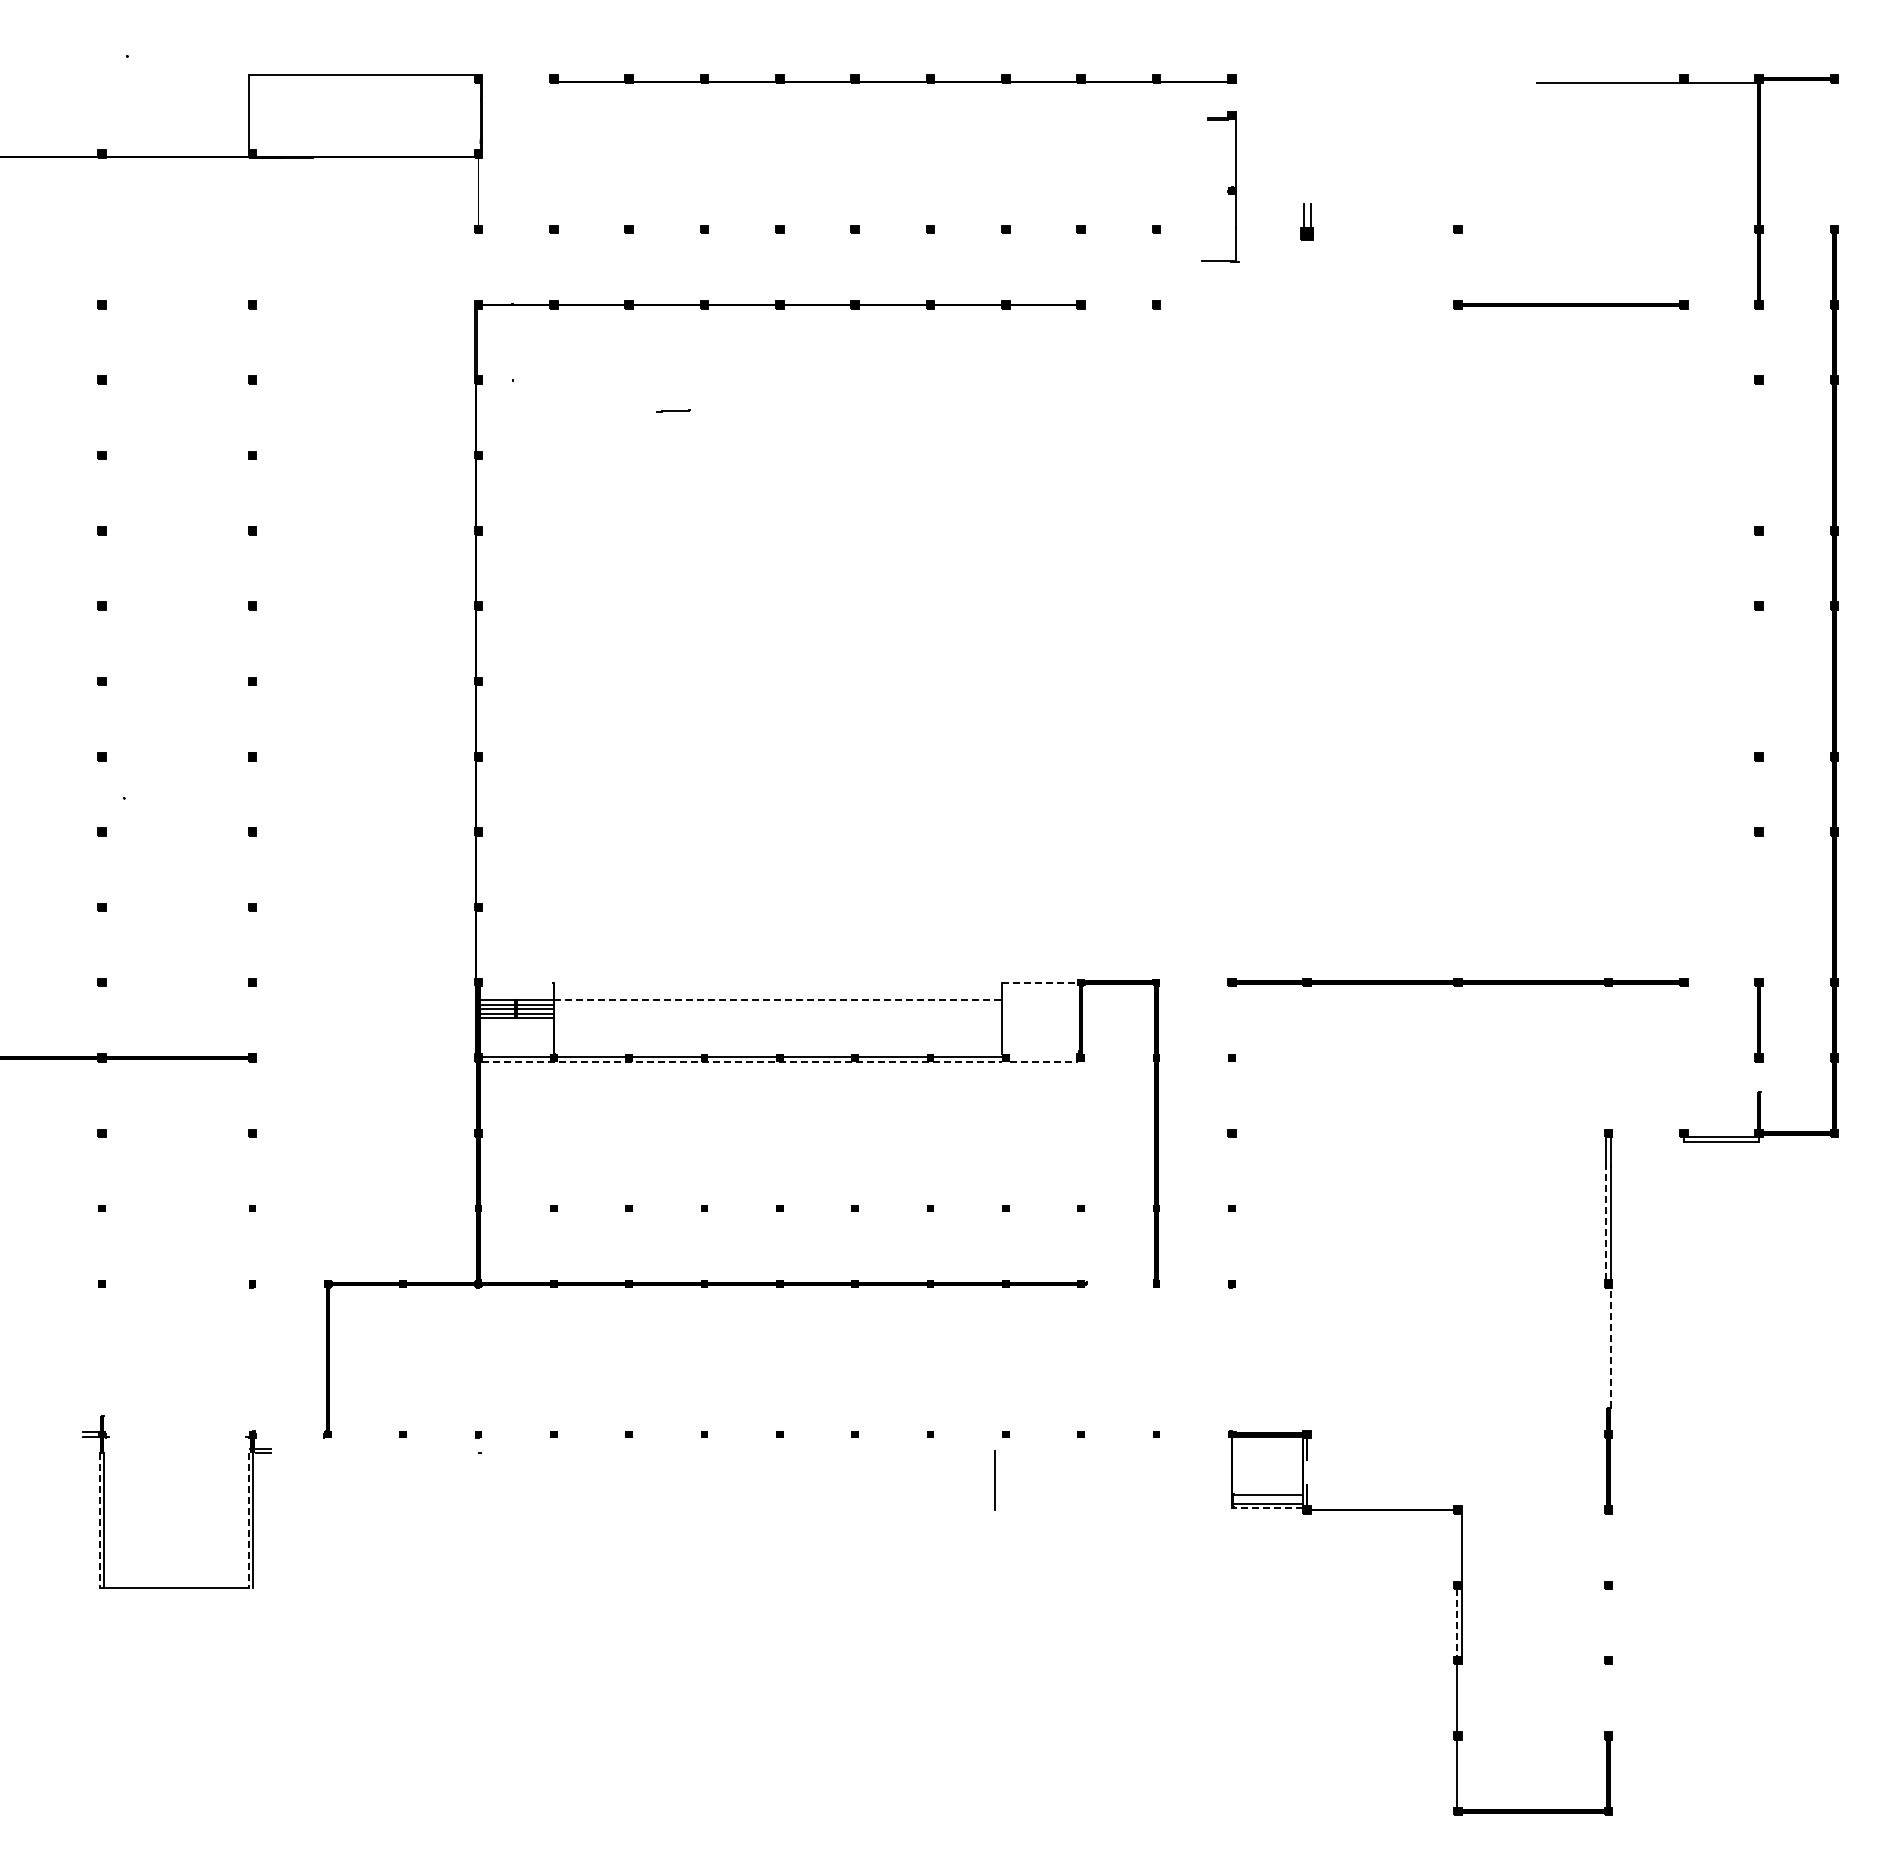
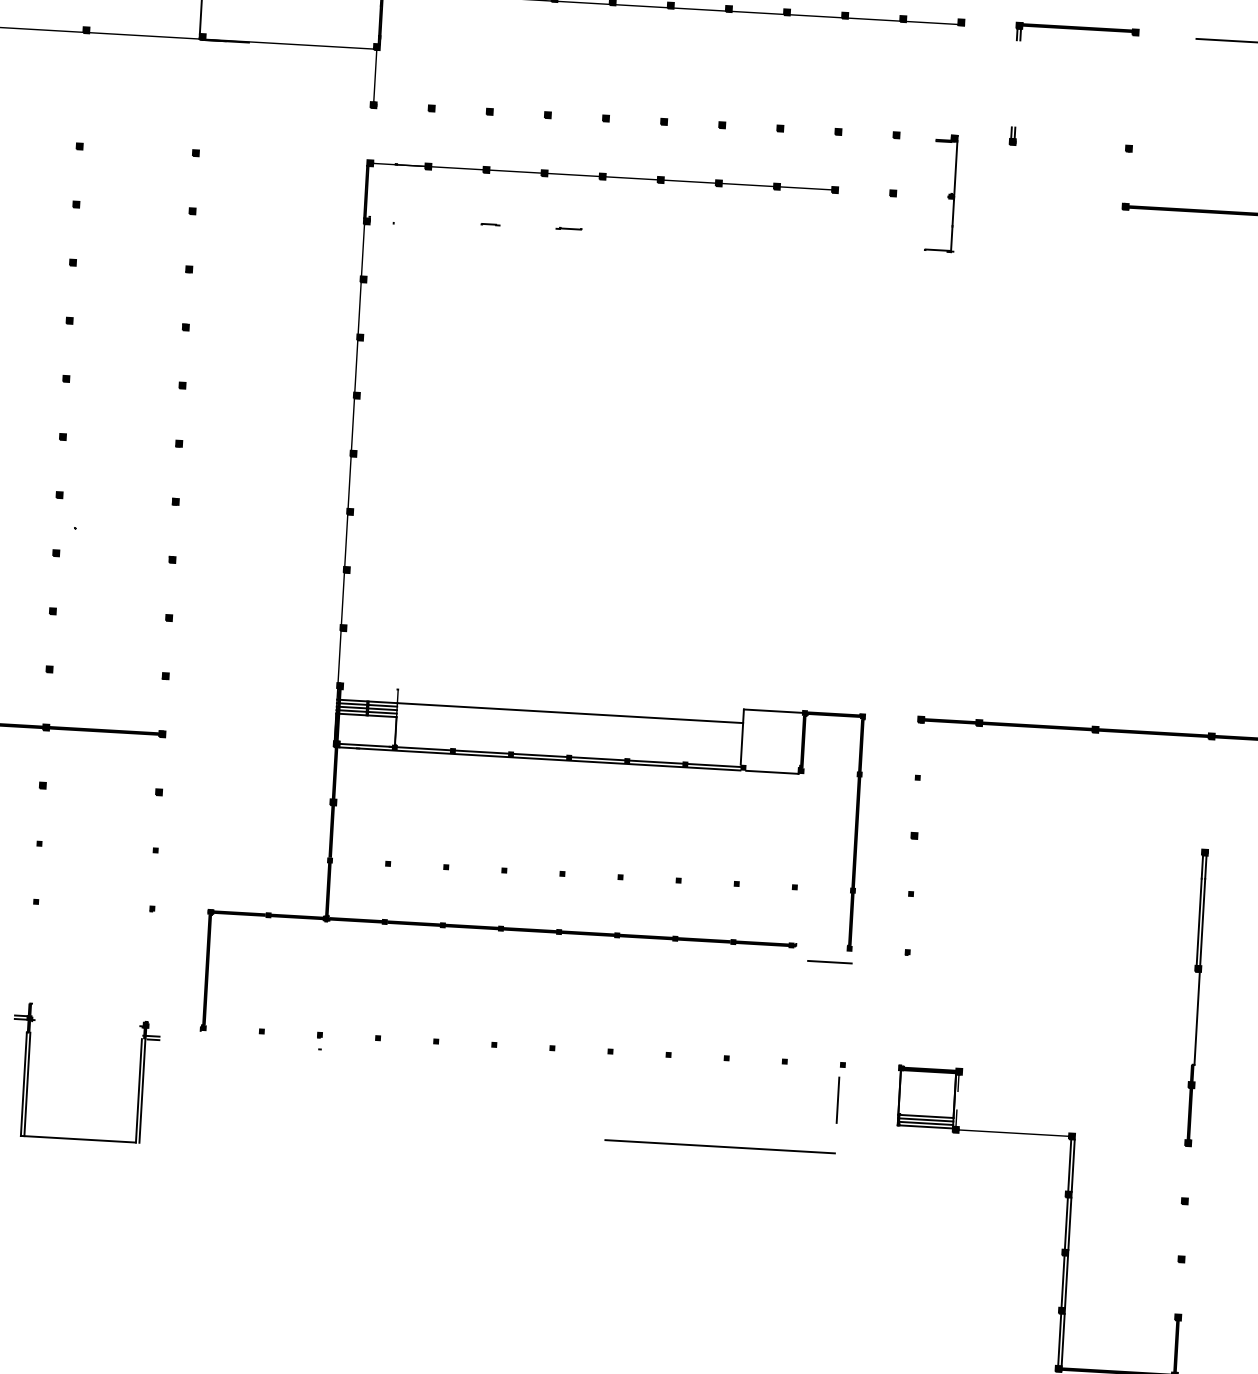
part: (1382, 79) -> (1077, 29), added
part: (1228, 187) -> (948, 194), moved
part: (1306, 221) -> (1012, 135), size x0.62
line: (638, 375) -> (490, 224), added
line: (673, 410) -> (569, 228), moved
line: (1039, 982) -> (772, 710), dashed -> solid
line: (778, 1000) -> (570, 713), dashed -> solid
line: (742, 1061) -> (540, 758), dashed -> solid
line: (1043, 1061) -> (772, 772), dashed -> solid
line: (1606, 1223) -> (1199, 922), dashed -> solid
line: (1131, 1302) -> (829, 961), added
line: (1610, 1347) -> (1197, 1017), dashed -> solid
line: (994, 1480) -> (837, 1100), moved
line: (1267, 1499) -> (925, 1119), added
line: (1267, 1508) -> (925, 1126), dashed -> solid
line: (99, 1521) -> (23, 1084), dashed -> solid
line: (248, 1521) -> (138, 1091), dashed -> solid
line: (1457, 1547) -> (1070, 1165), added
line: (1003, 1549) -> (719, 1146), added
line: (1457, 1622) -> (1066, 1223), dashed -> solid
line: (1461, 1698) -> (1066, 1282), added
line: (1461, 1773) -> (1063, 1339), added

